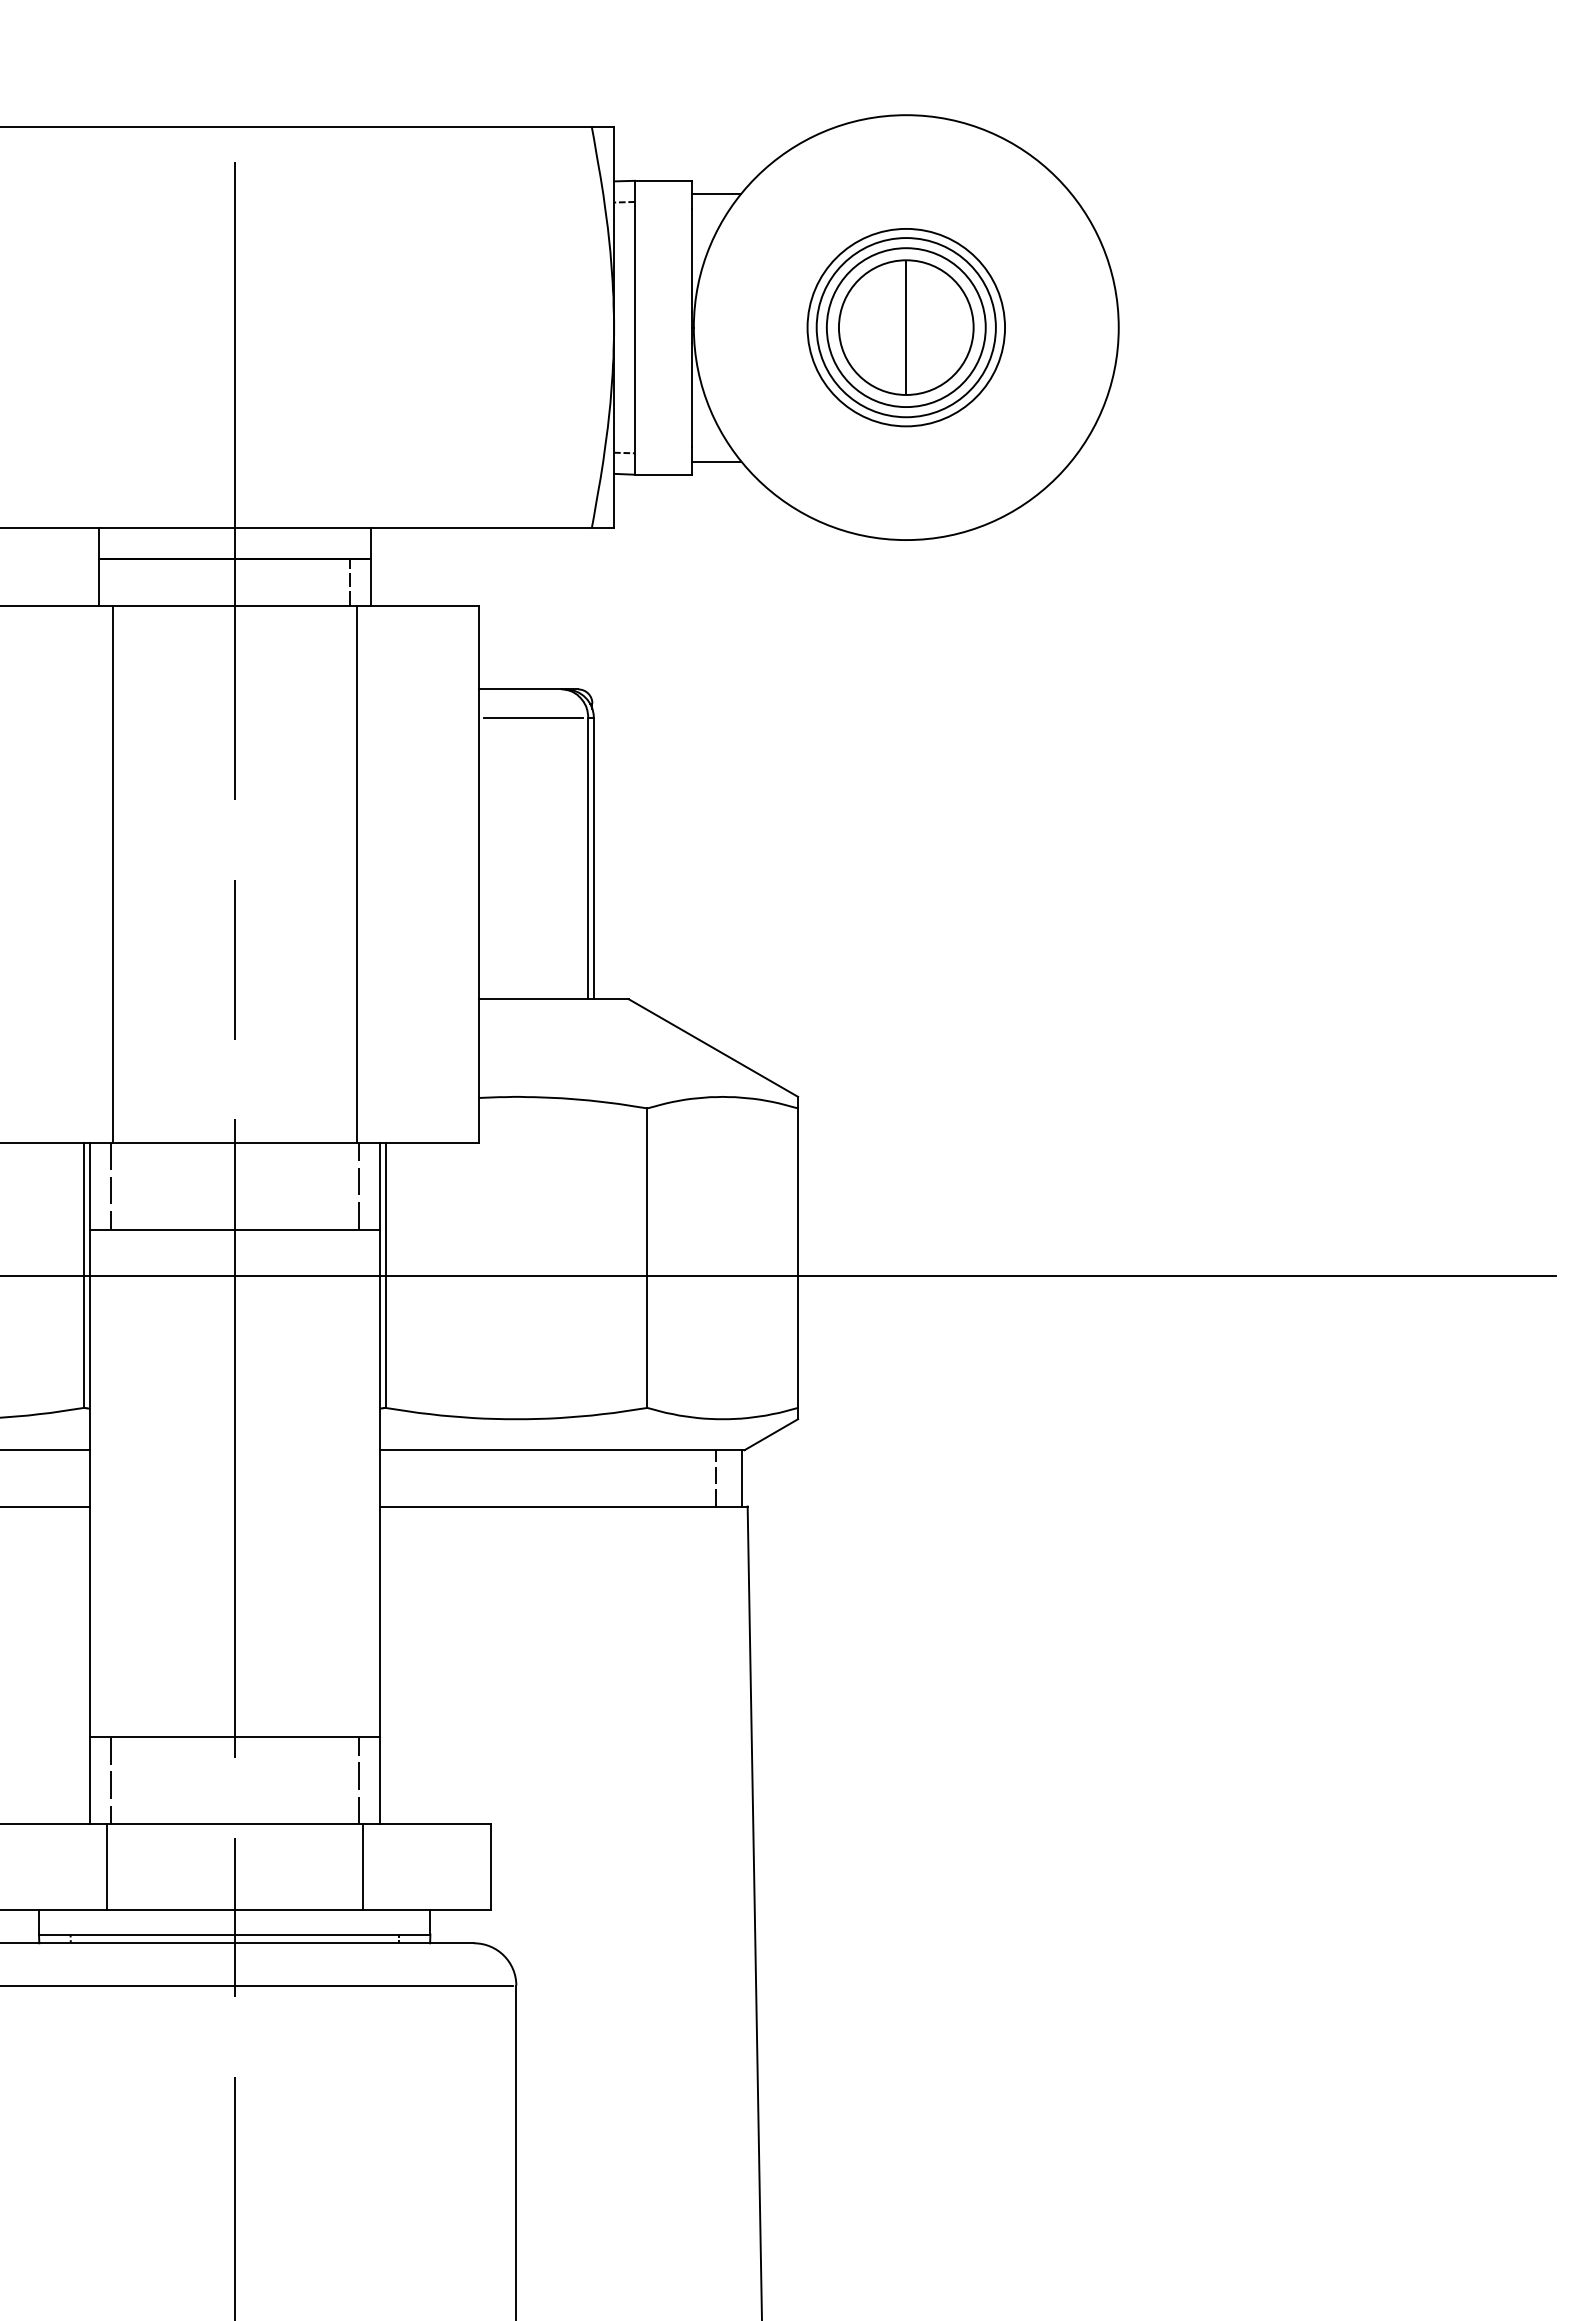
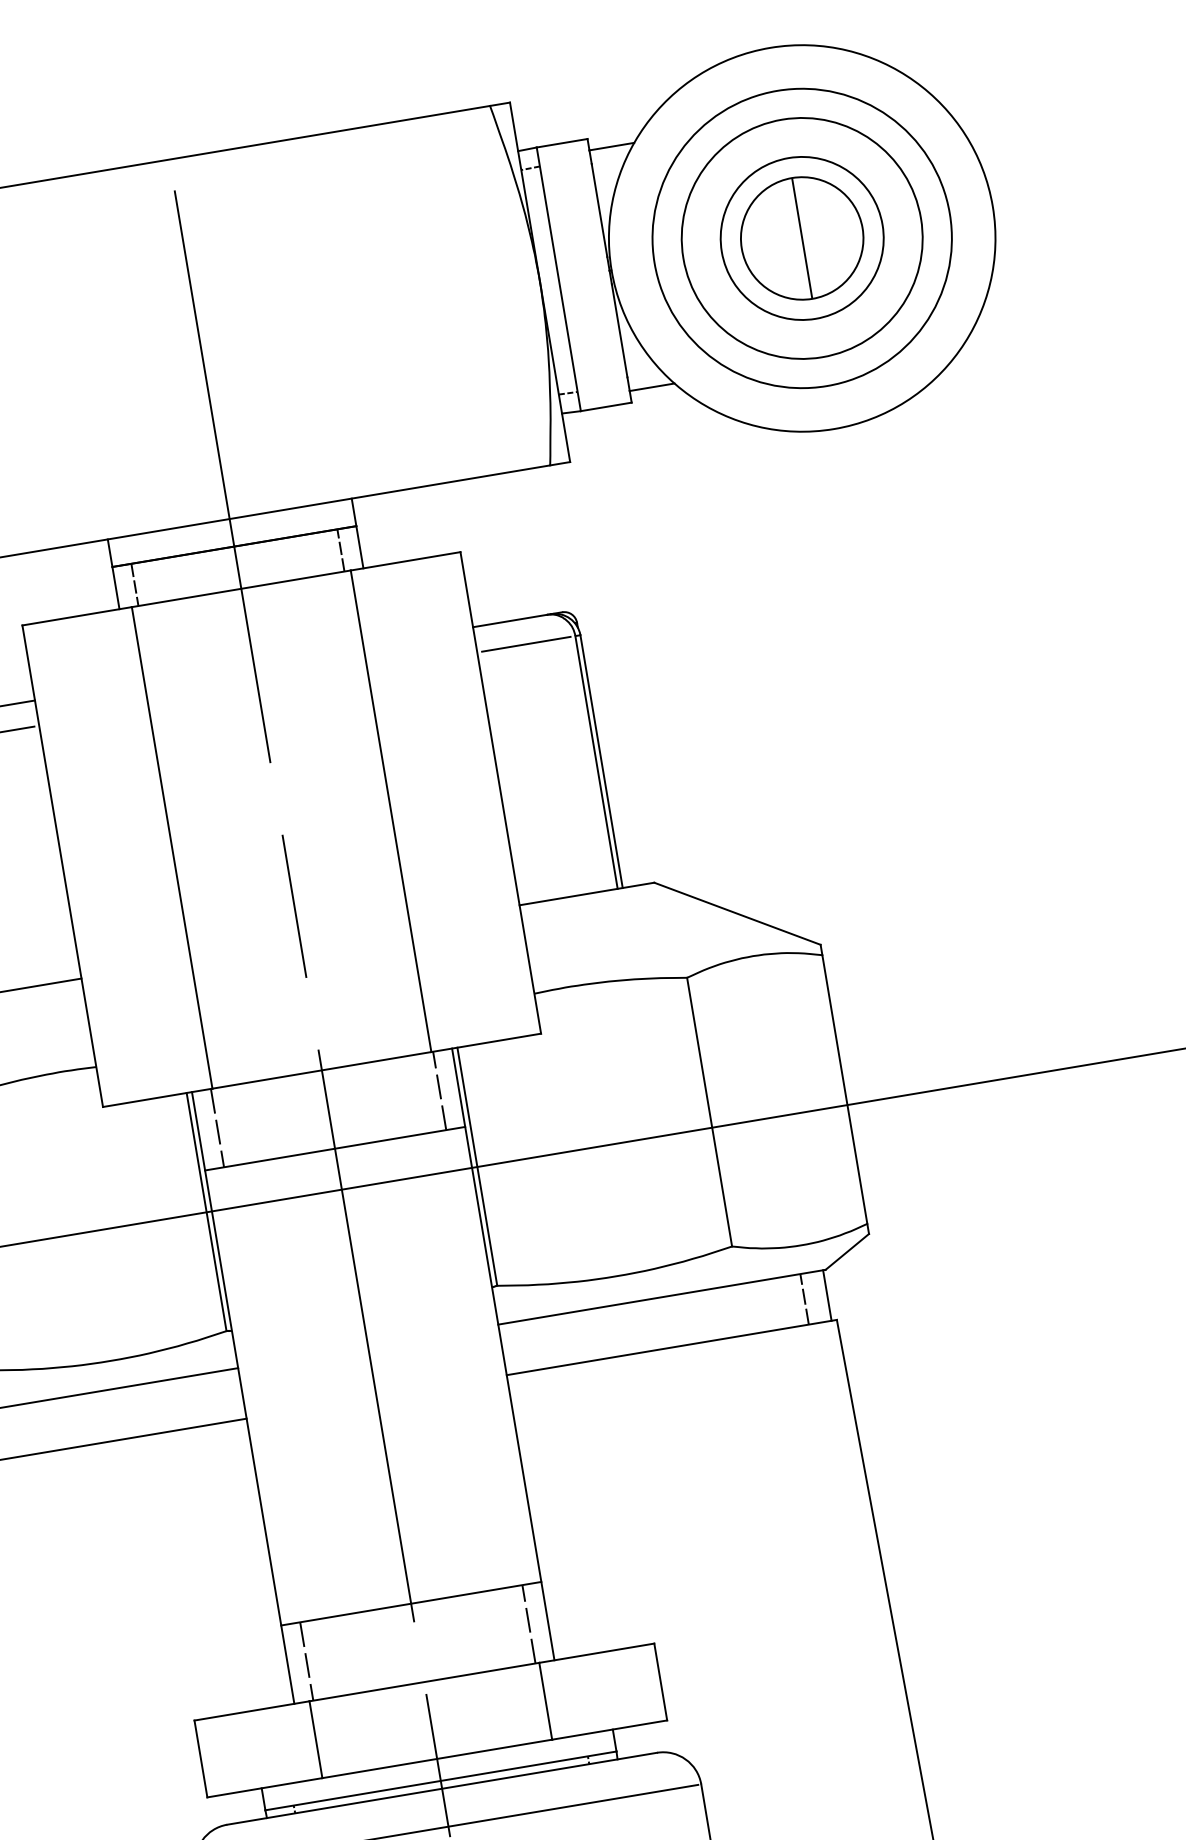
circle: (905, 327) -> (801, 238), size x1.67
circle: (905, 327) -> (801, 238), size x1.67
line: (119, 581) -> (134, 584), added

